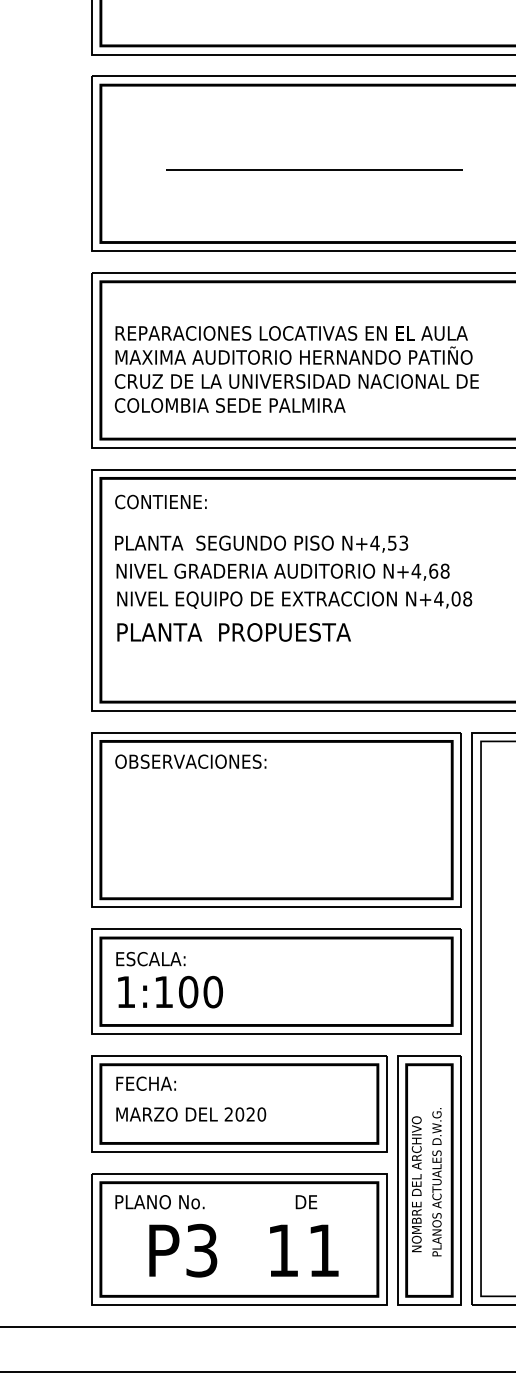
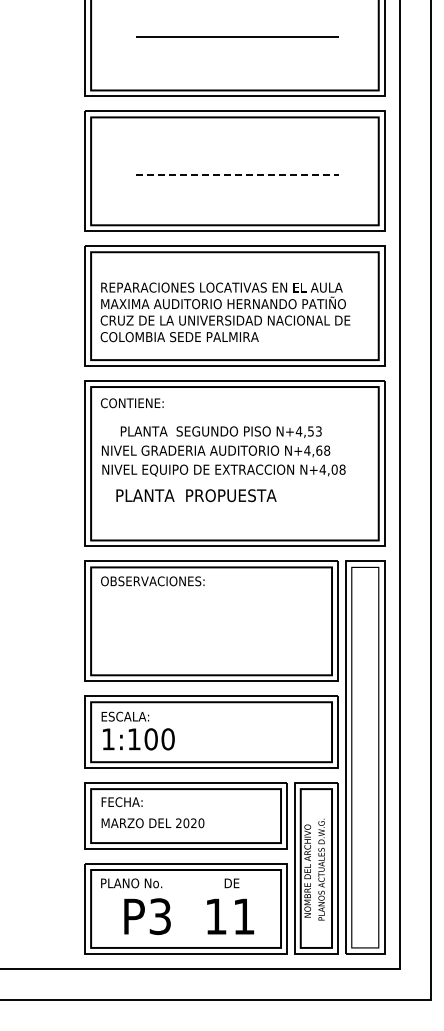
line: (314, 169) -> (237, 175), solid -> dashed
text: (260, 543) -> (220, 431), moved
text: (234, 632) -> (196, 495), moved

